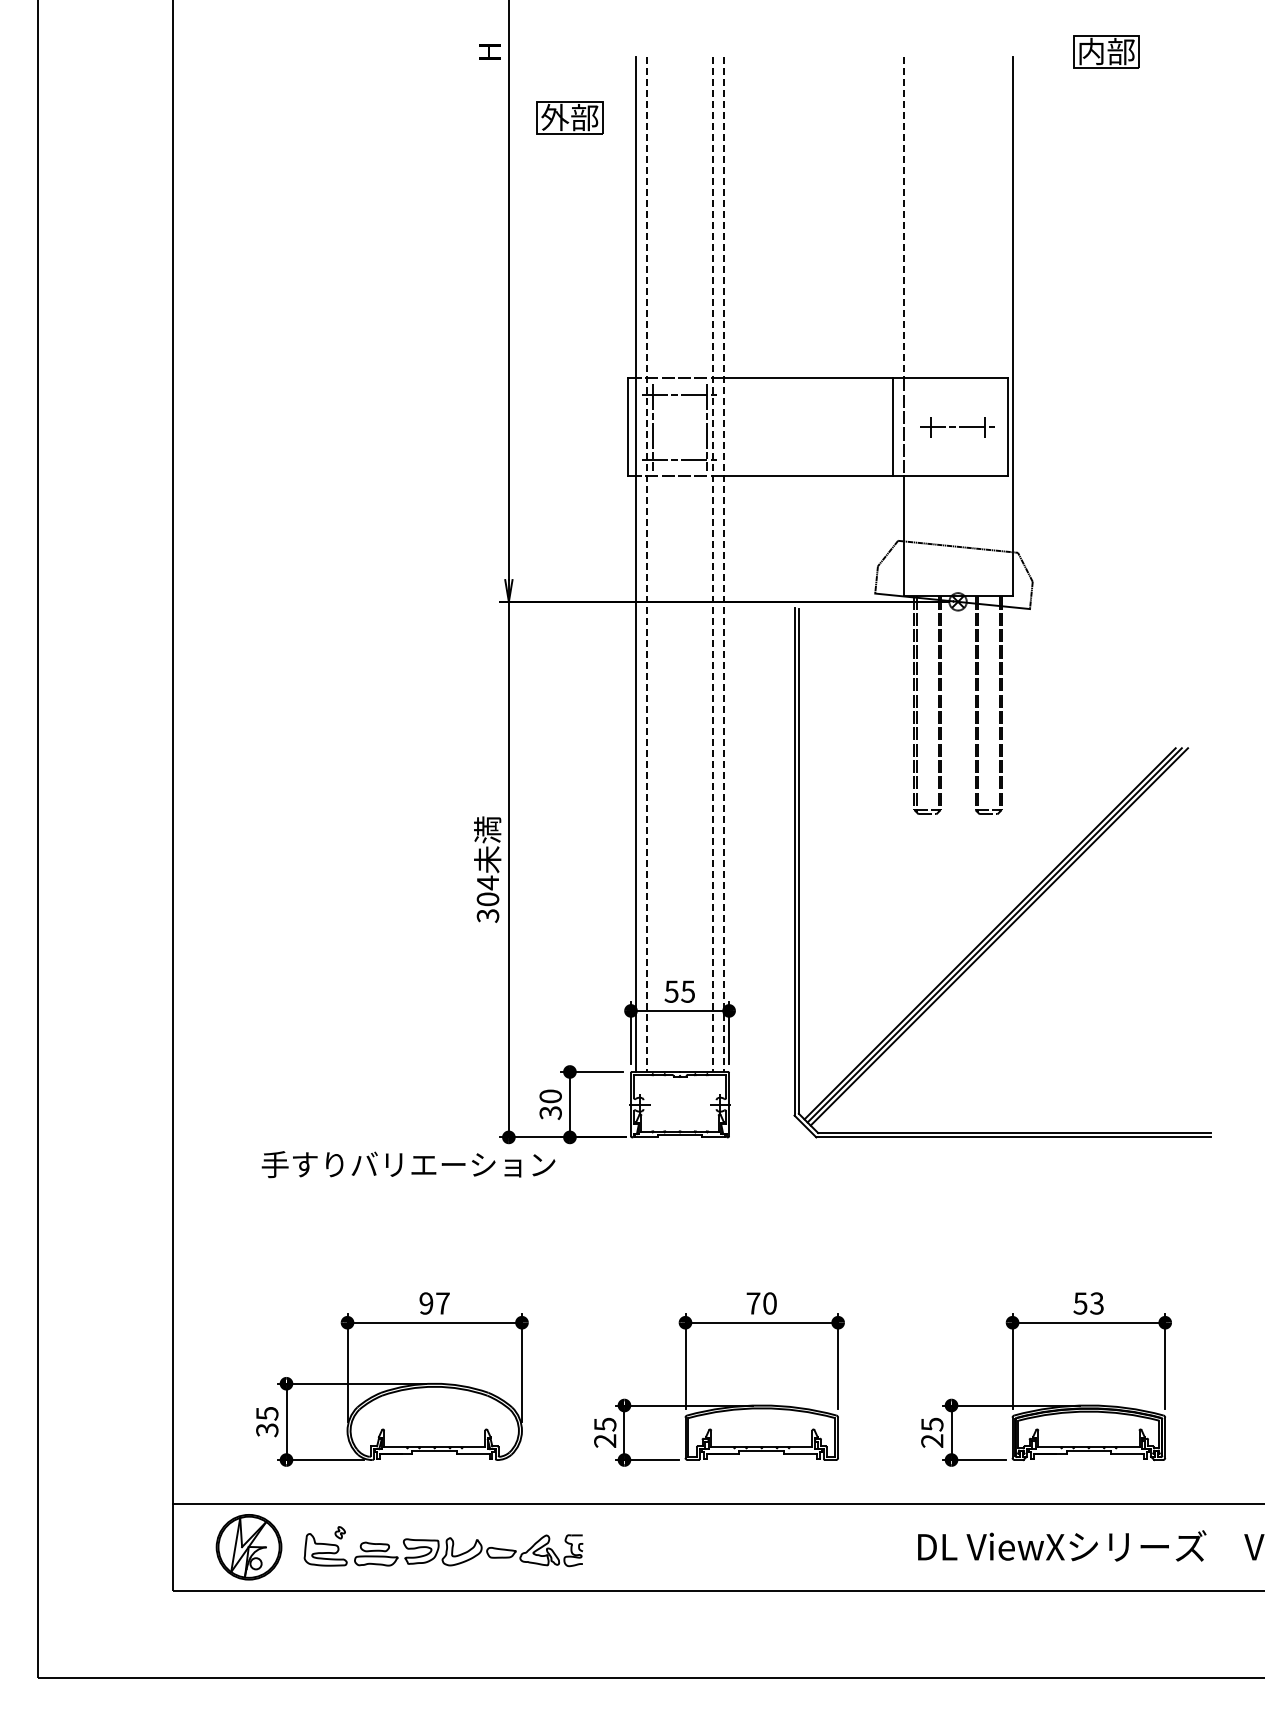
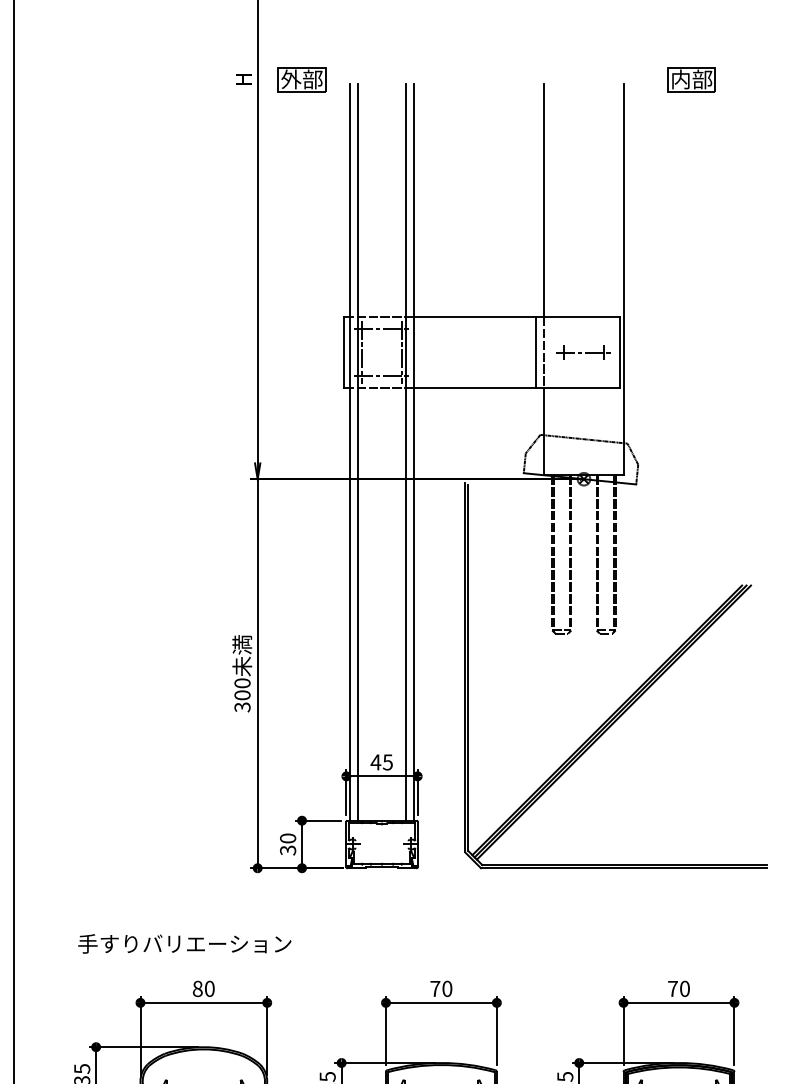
part: (569, 117) -> (301, 79), moved
line: (903, 217) -> (544, 200), dashed -> solid
line: (647, 565) -> (358, 452), dashed -> solid
line: (712, 565) -> (405, 452), dashed -> solid
line: (723, 565) -> (413, 452), dashed -> solid
text: (487, 882) -> (242, 683), 304 -> 300
text: (671, 991) -> (375, 762), 55 -> 45
text: (408, 1164) -> (184, 943), moved
text: (434, 1303) -> (203, 988), 97 -> 80
text: (1088, 1303) -> (678, 988), 53 -> 70

